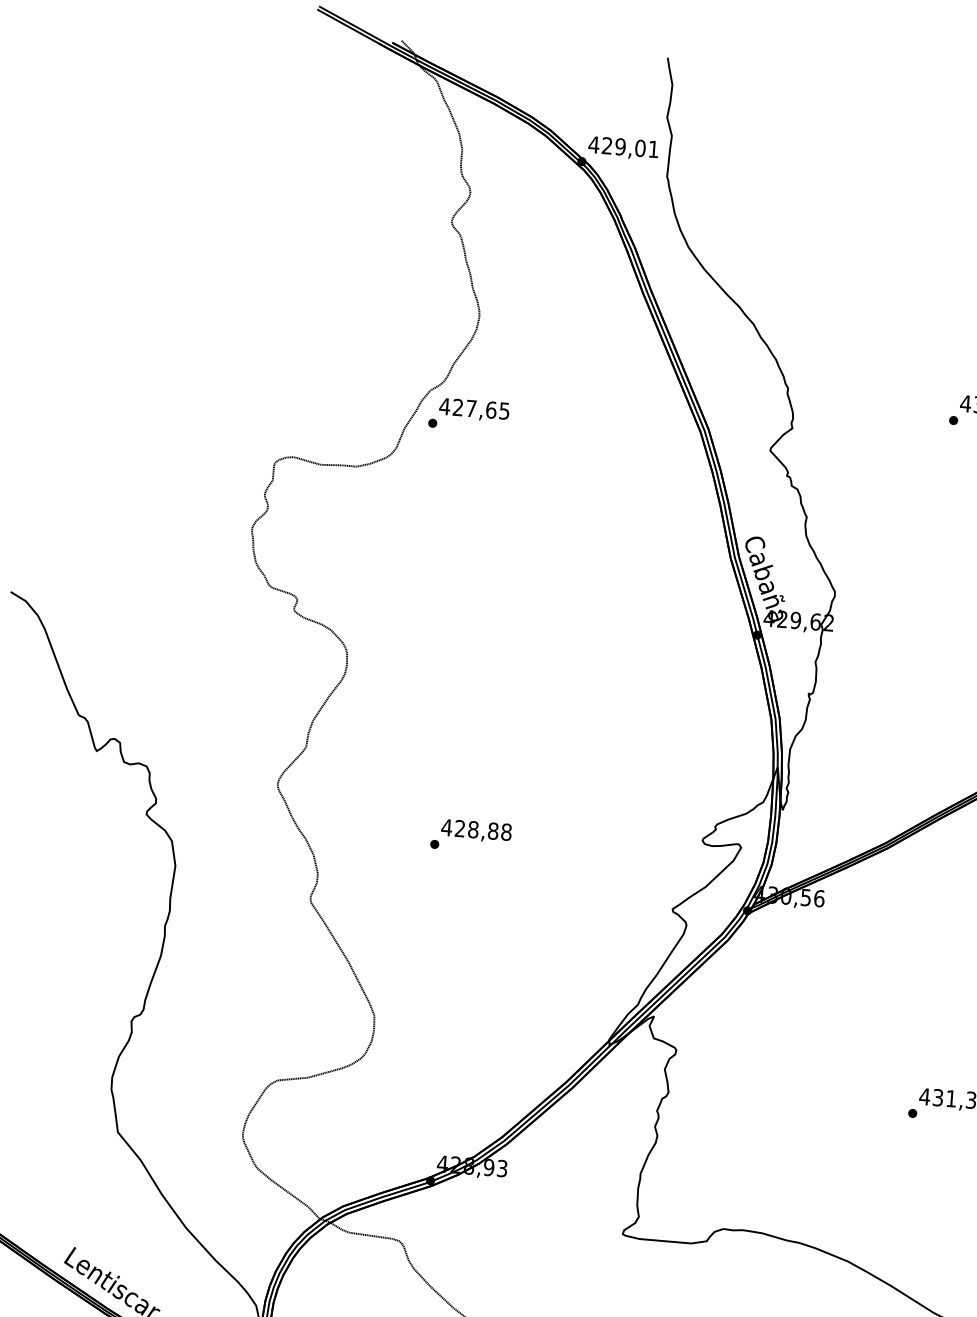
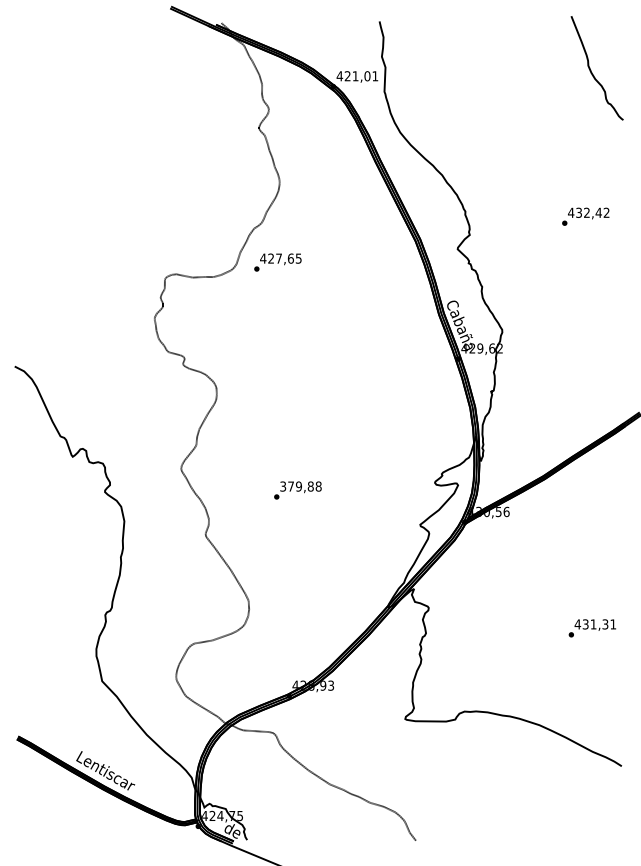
text: (620, 147) -> (355, 76), 429,01 -> 421,01
text: (468, 414) -> (277, 262), moved
text: (459, 828) -> (290, 486), 428,88 -> 379,88

